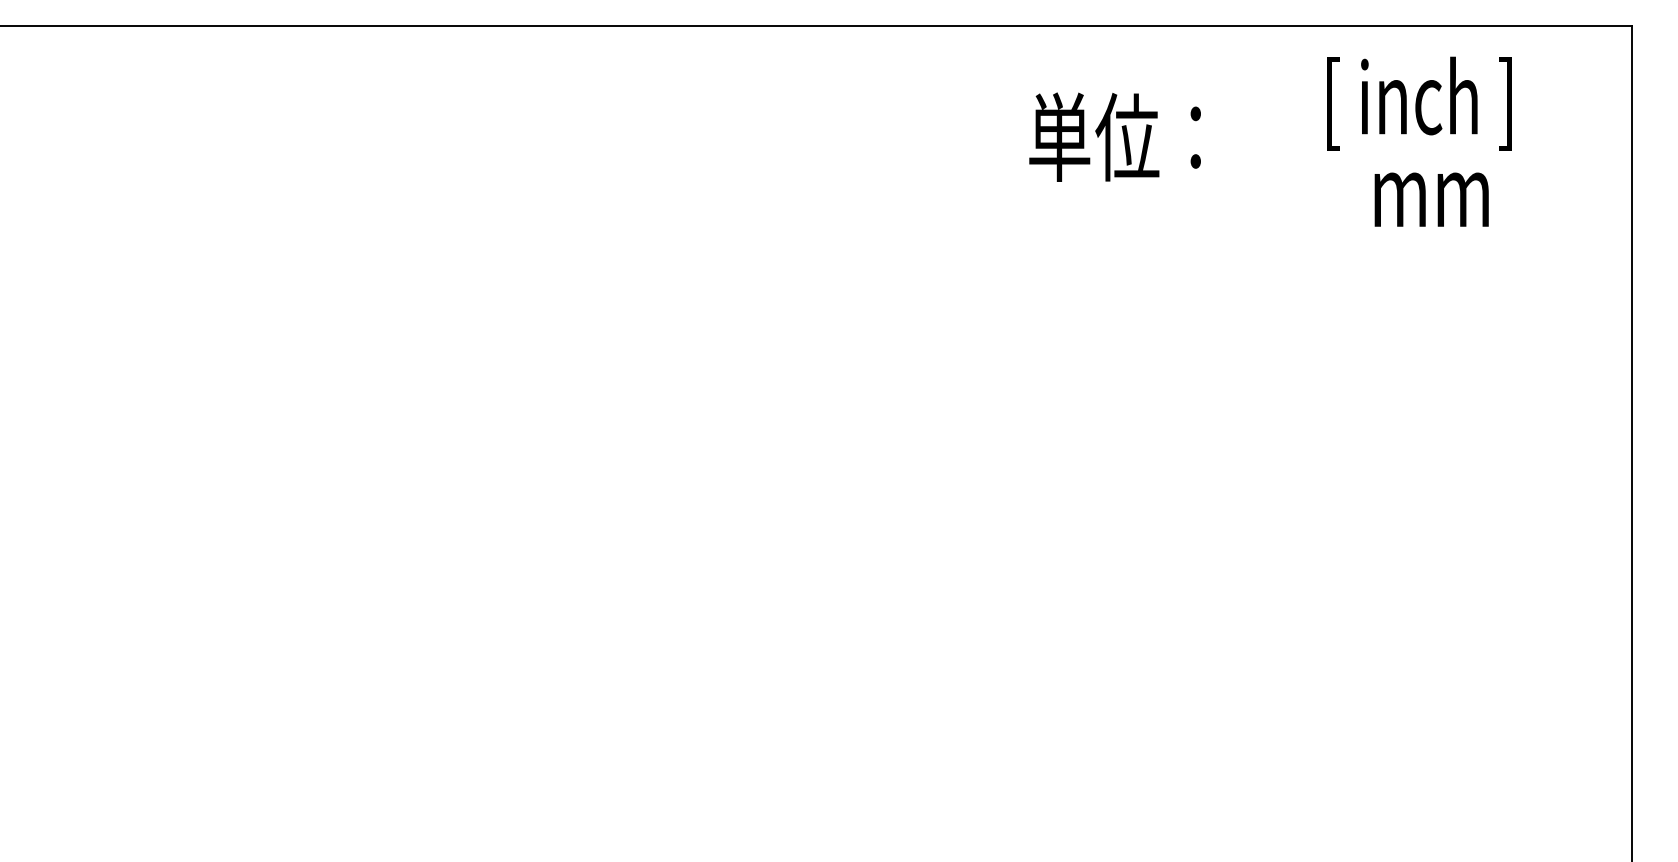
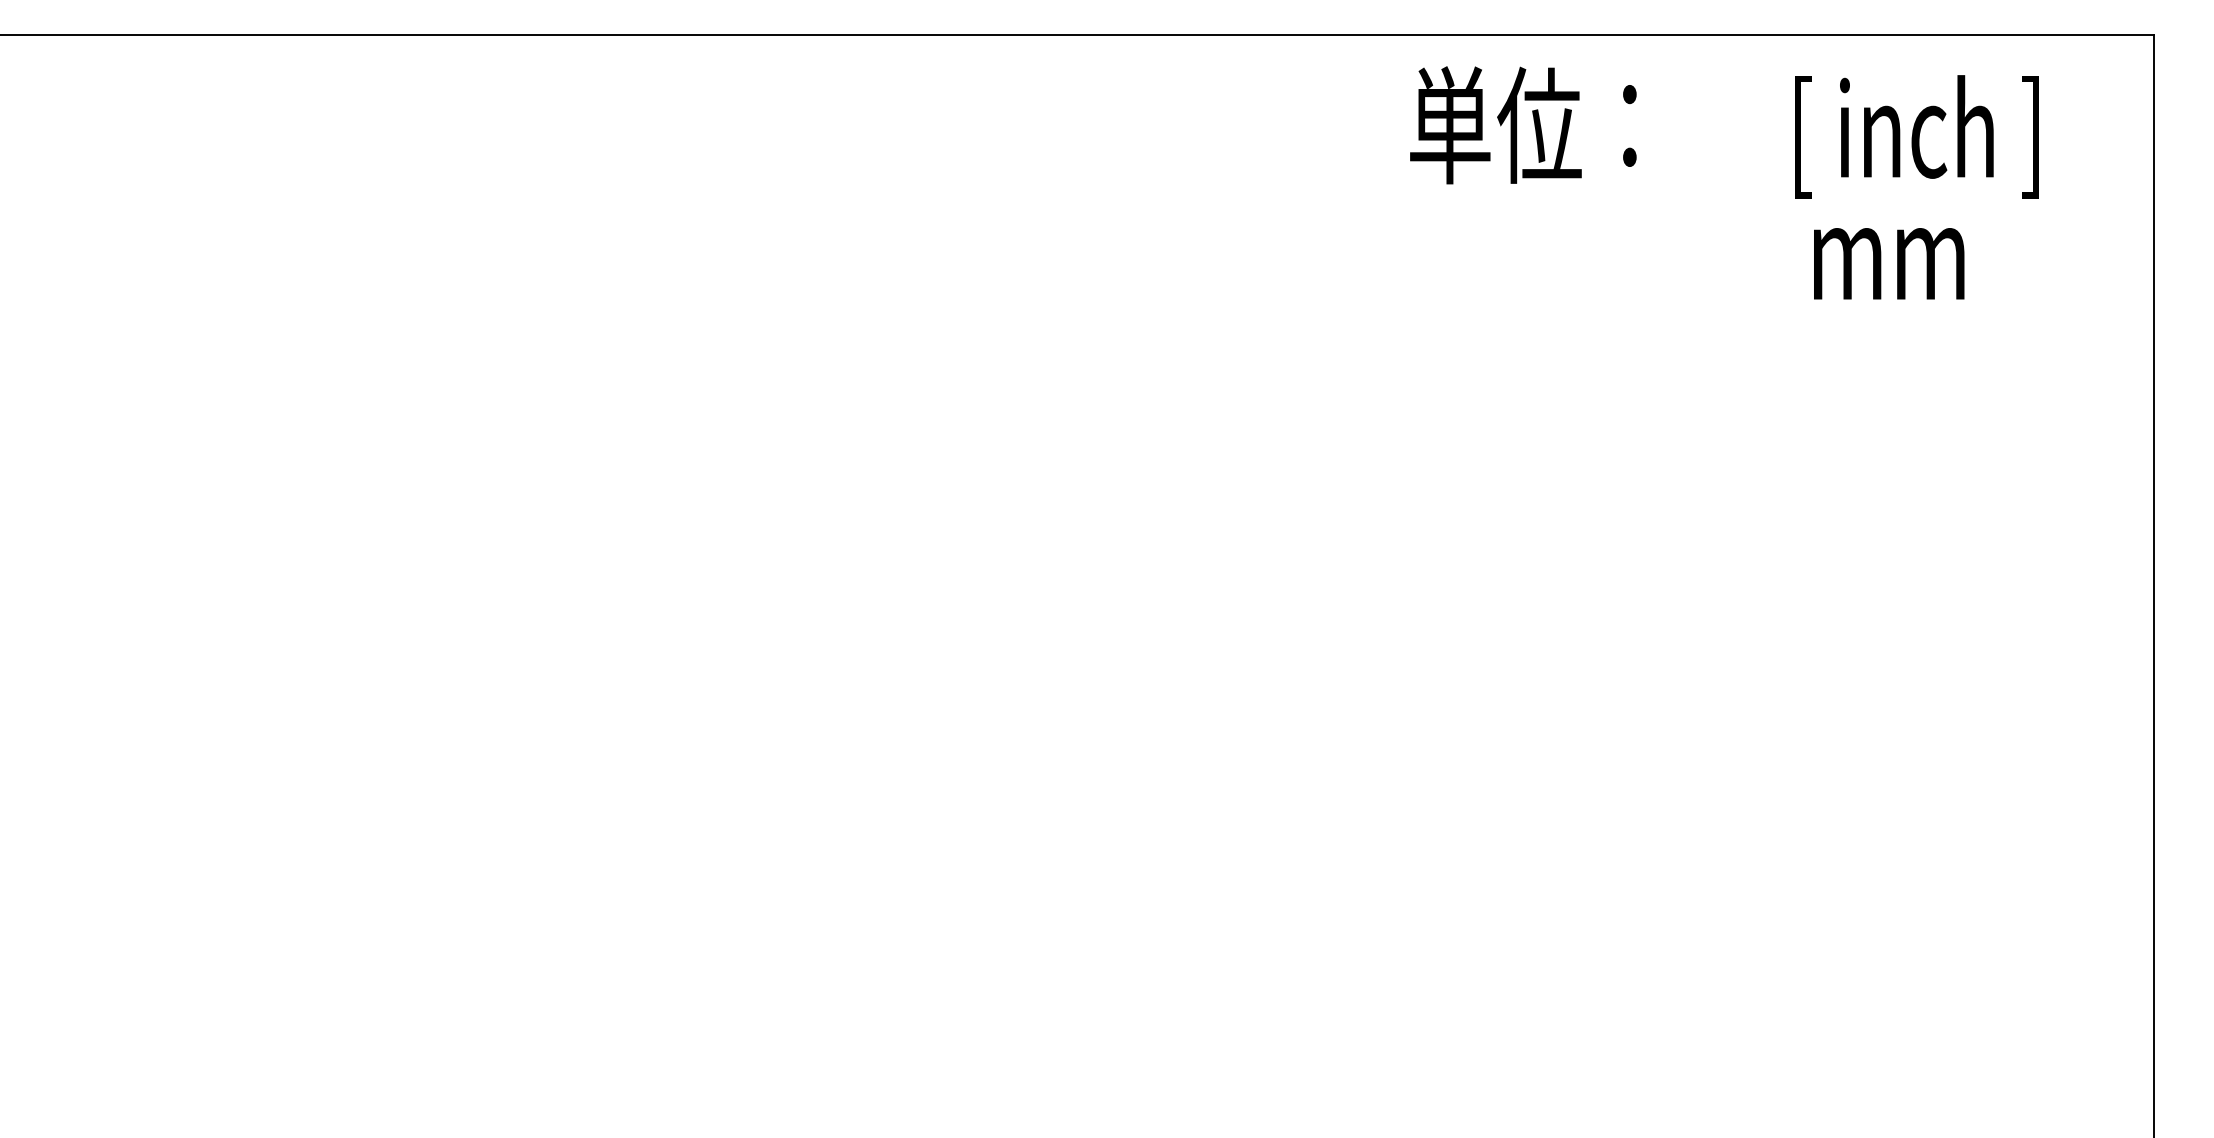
text: (1419, 103) -> (1916, 136), moved
text: (1115, 137) -> (1523, 125), moved

